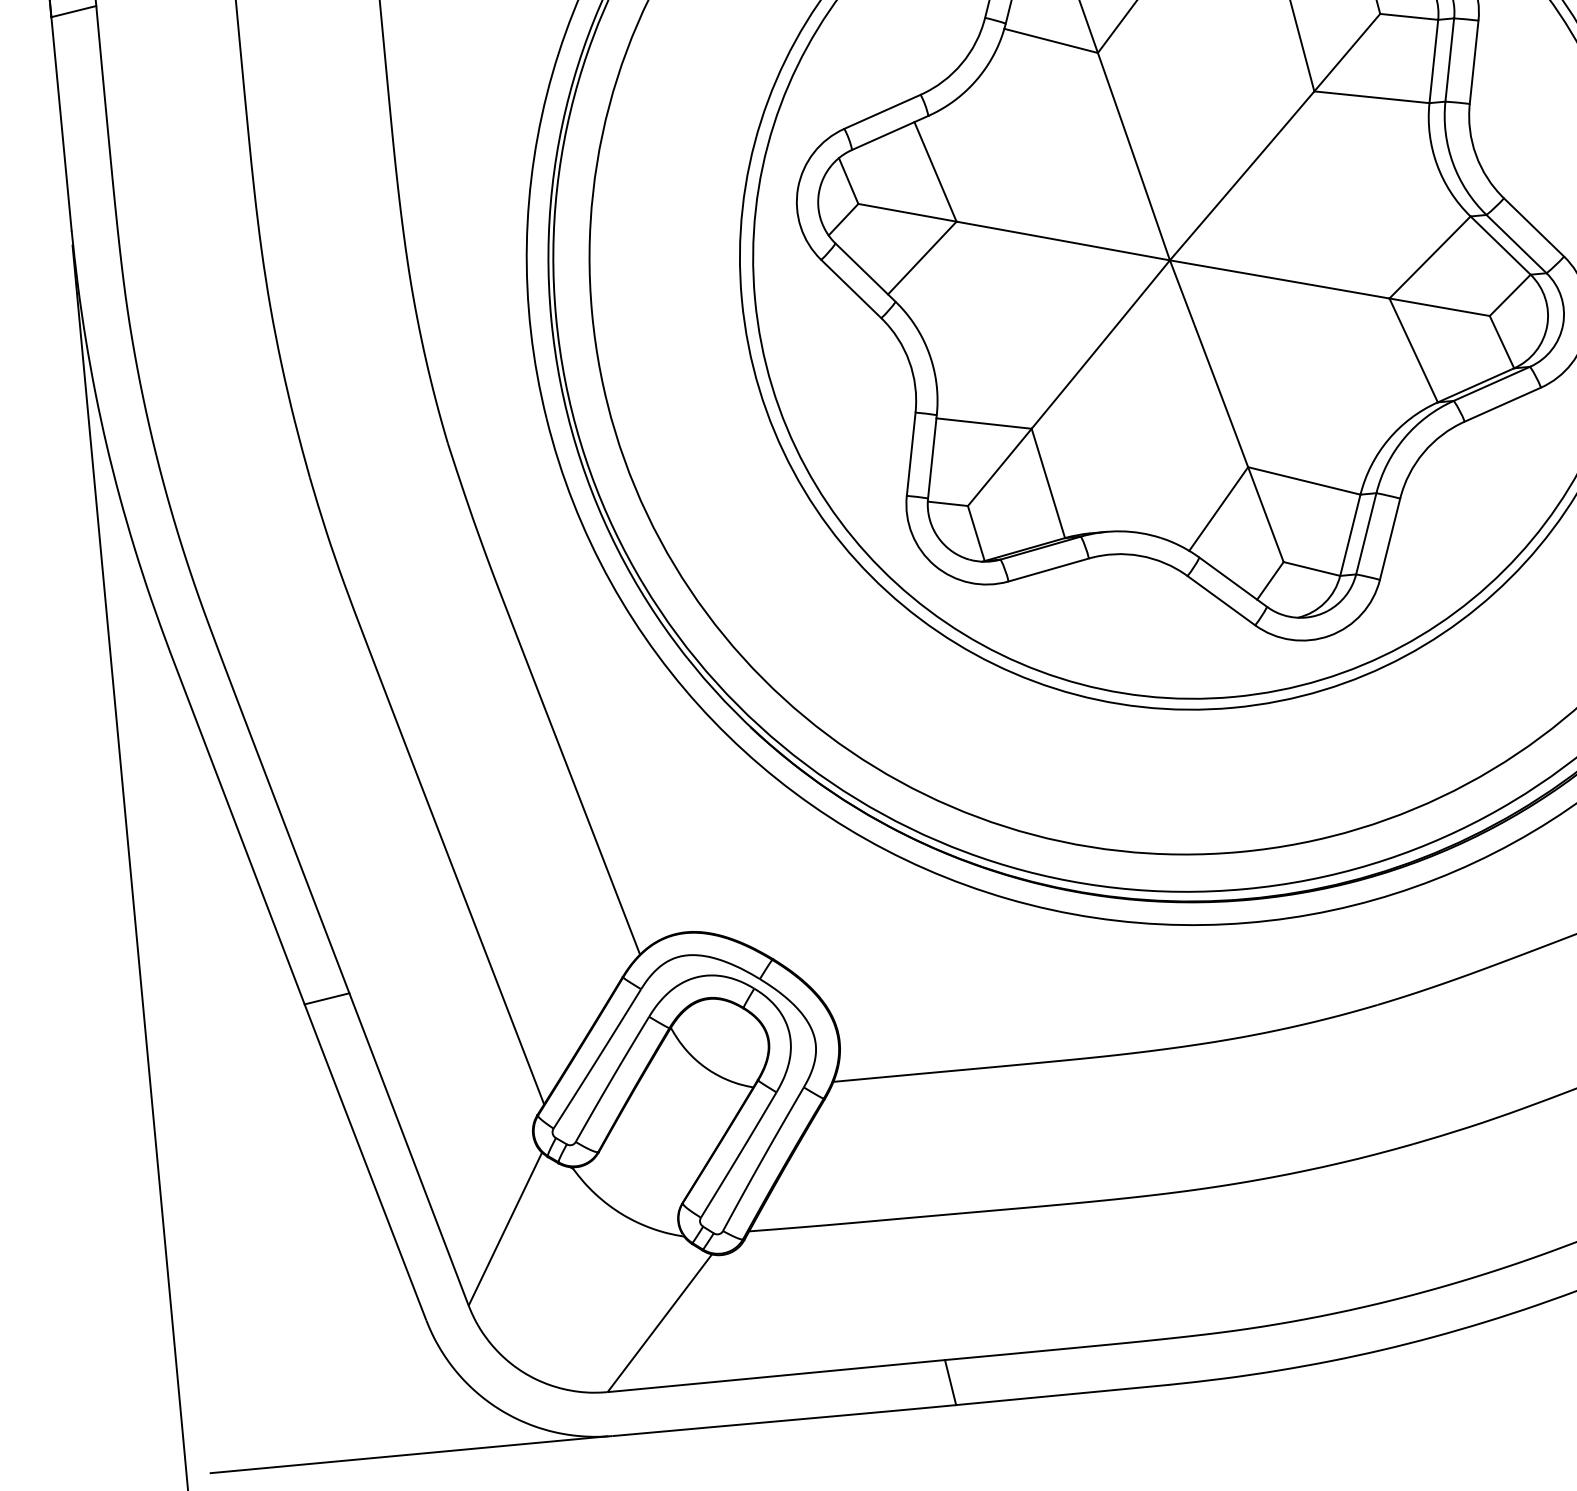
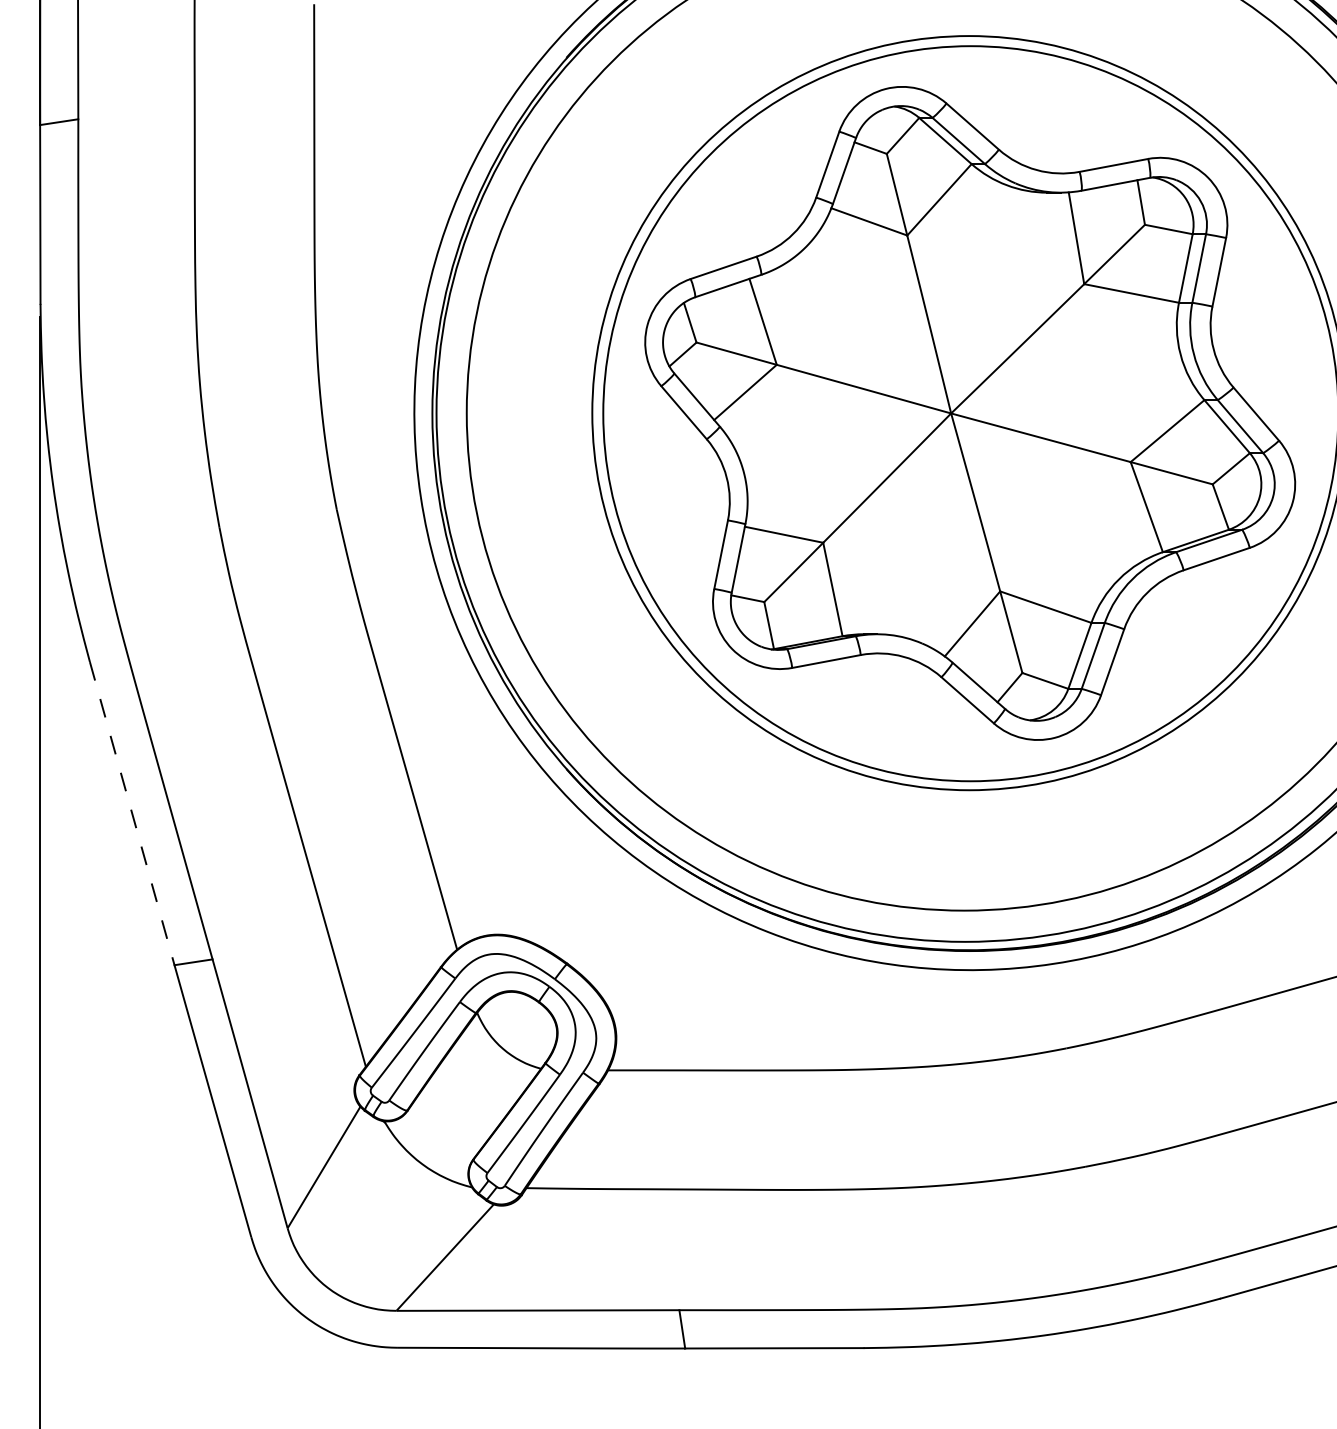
line: (237, 829) -> (132, 814), solid -> dashed
line: (408, 1454) -> (226, 1347), removed

